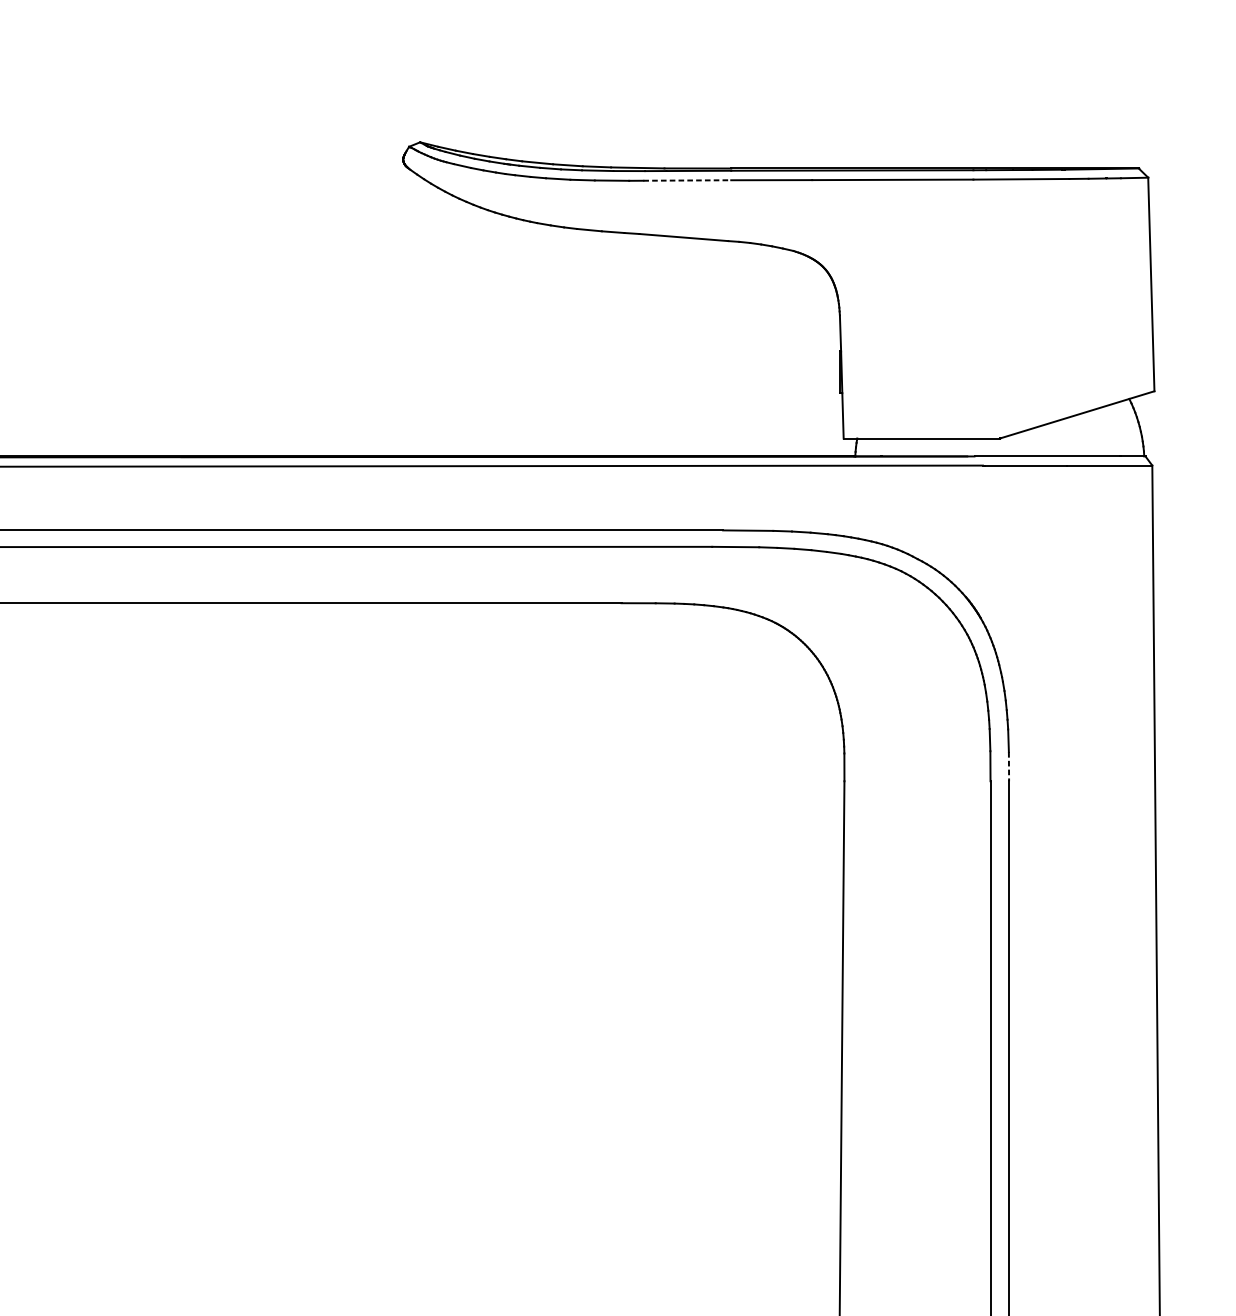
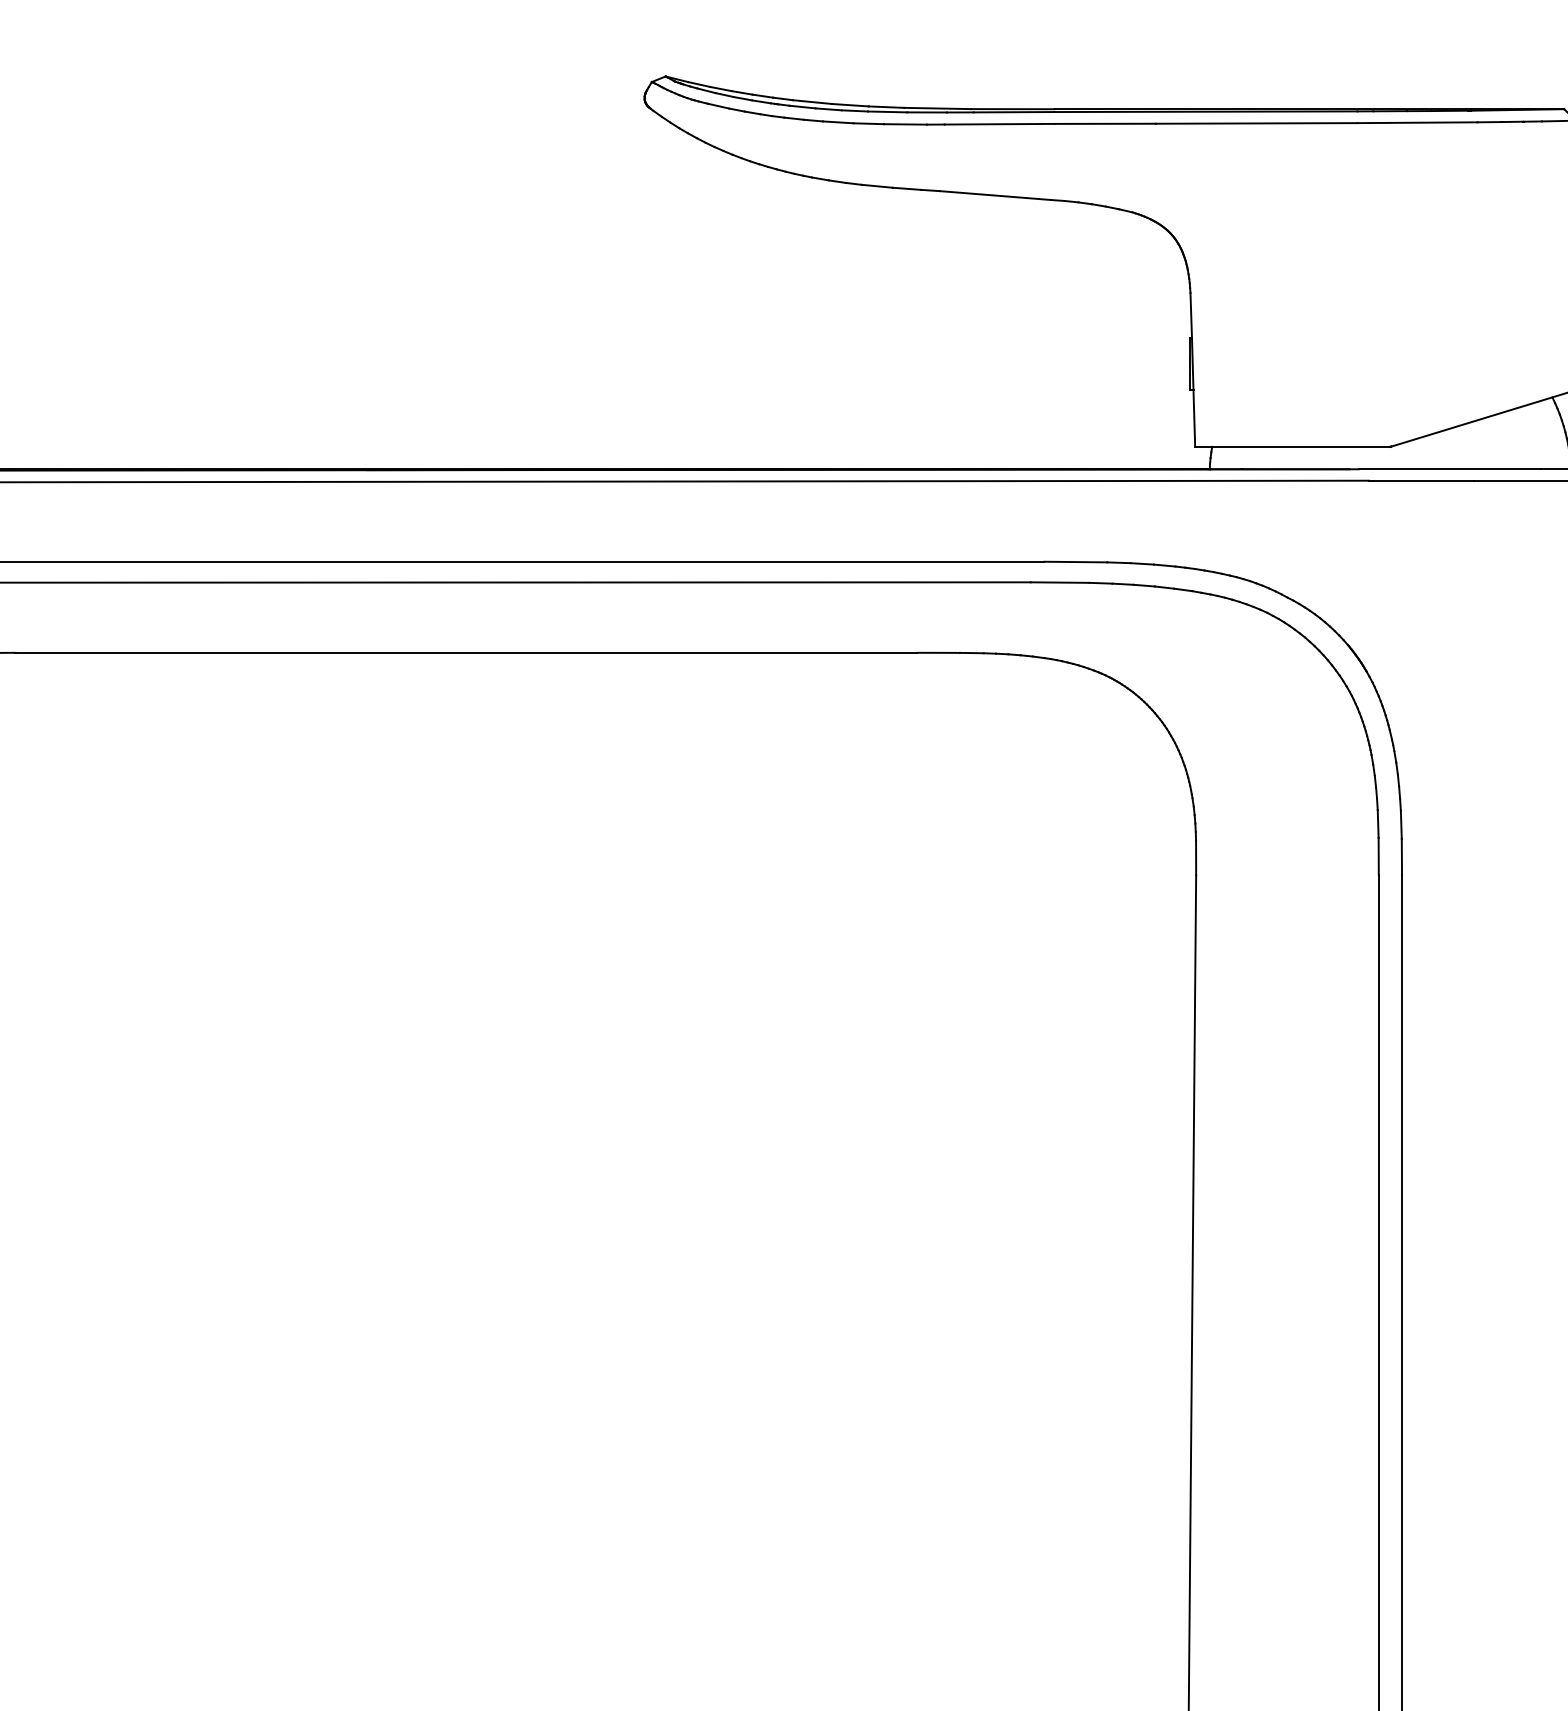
line: (687, 180) -> (999, 124), dashed -> solid
line: (1008, 766) -> (1401, 857), dashed -> solid

